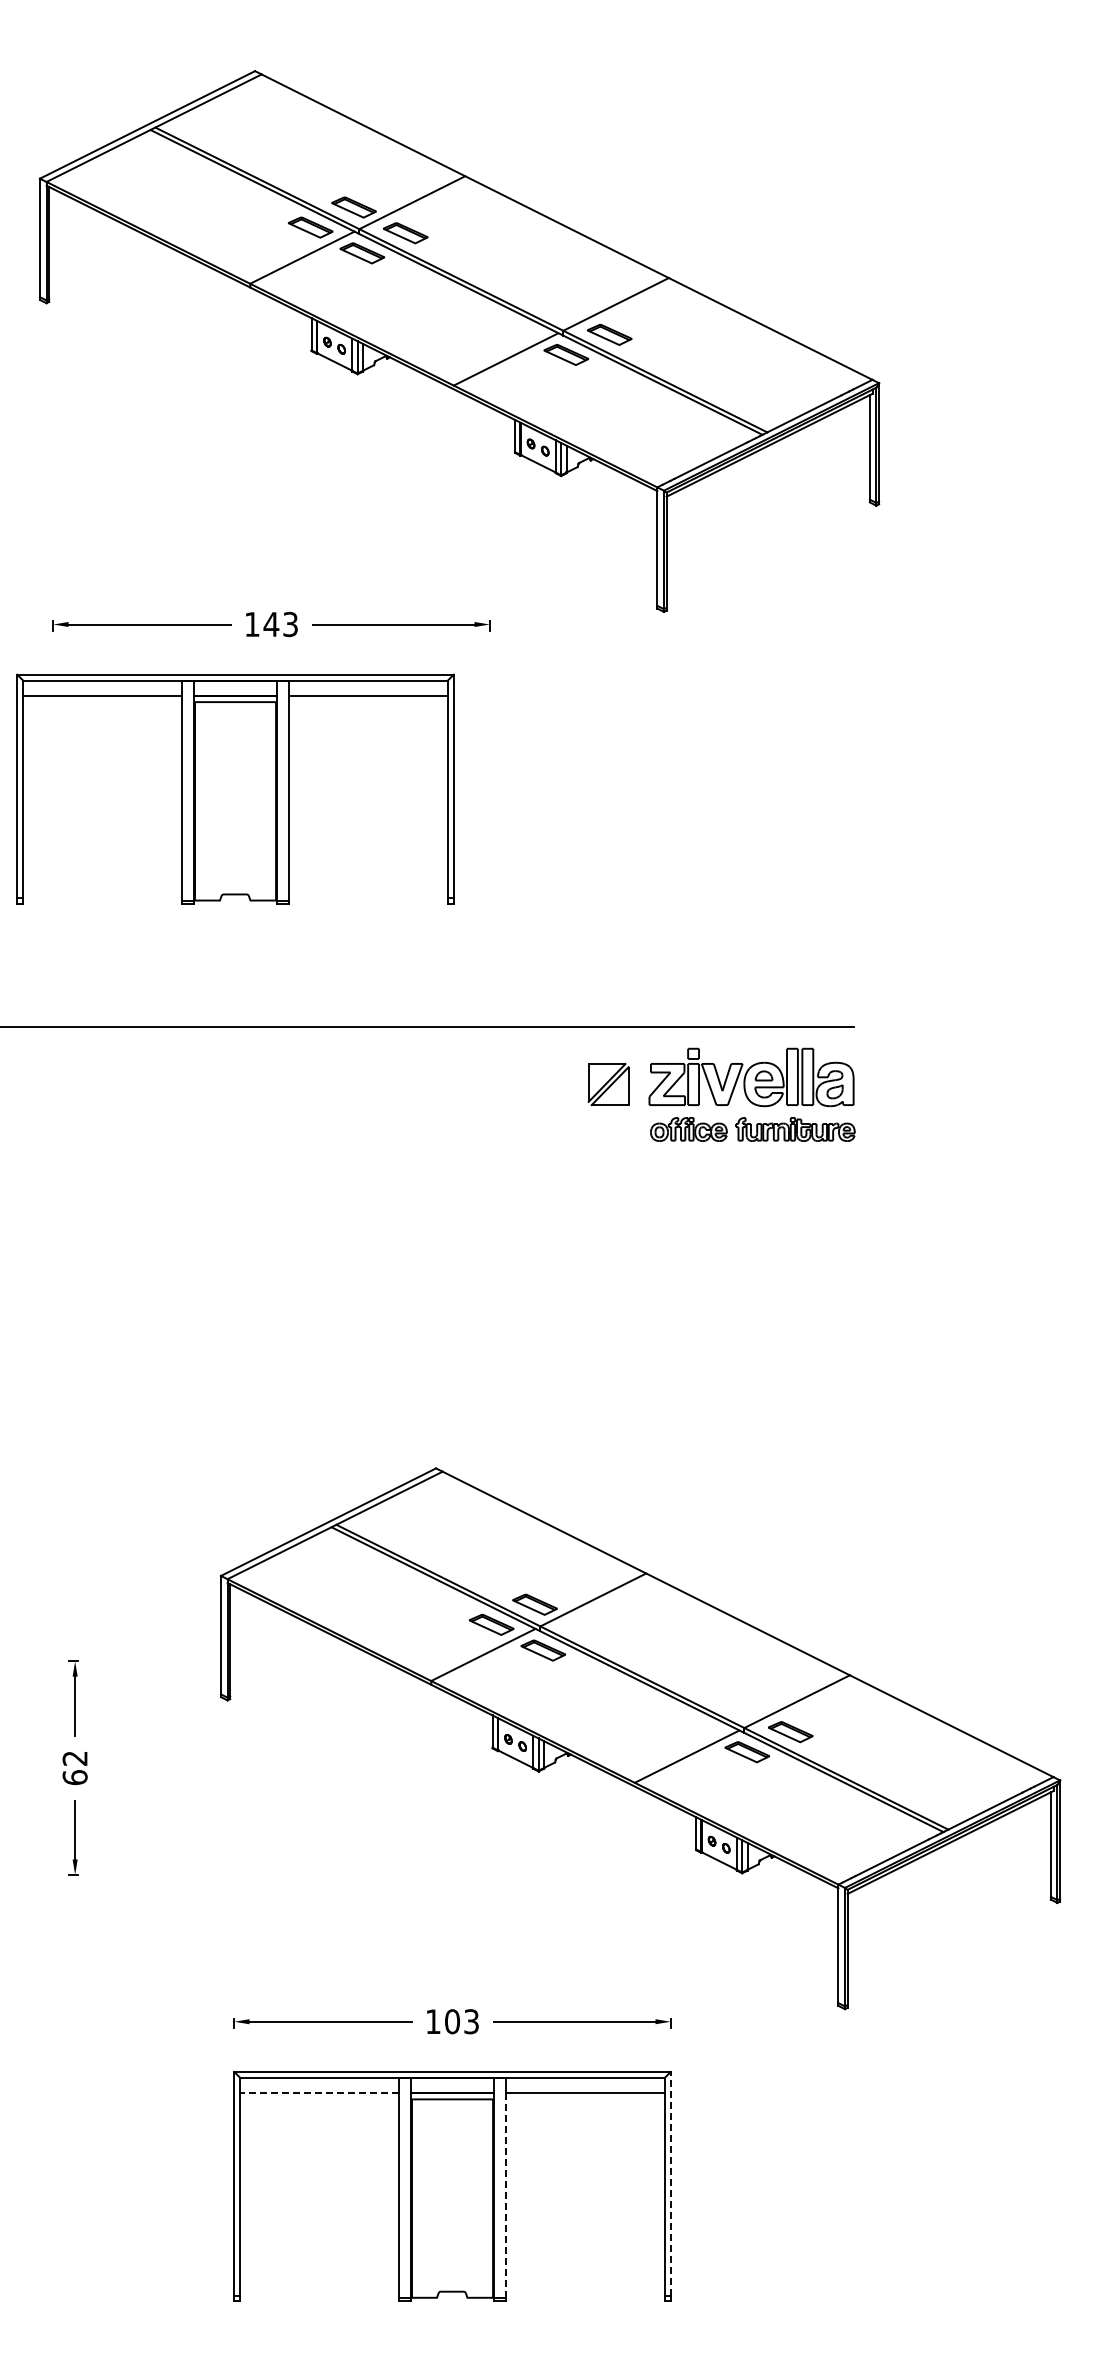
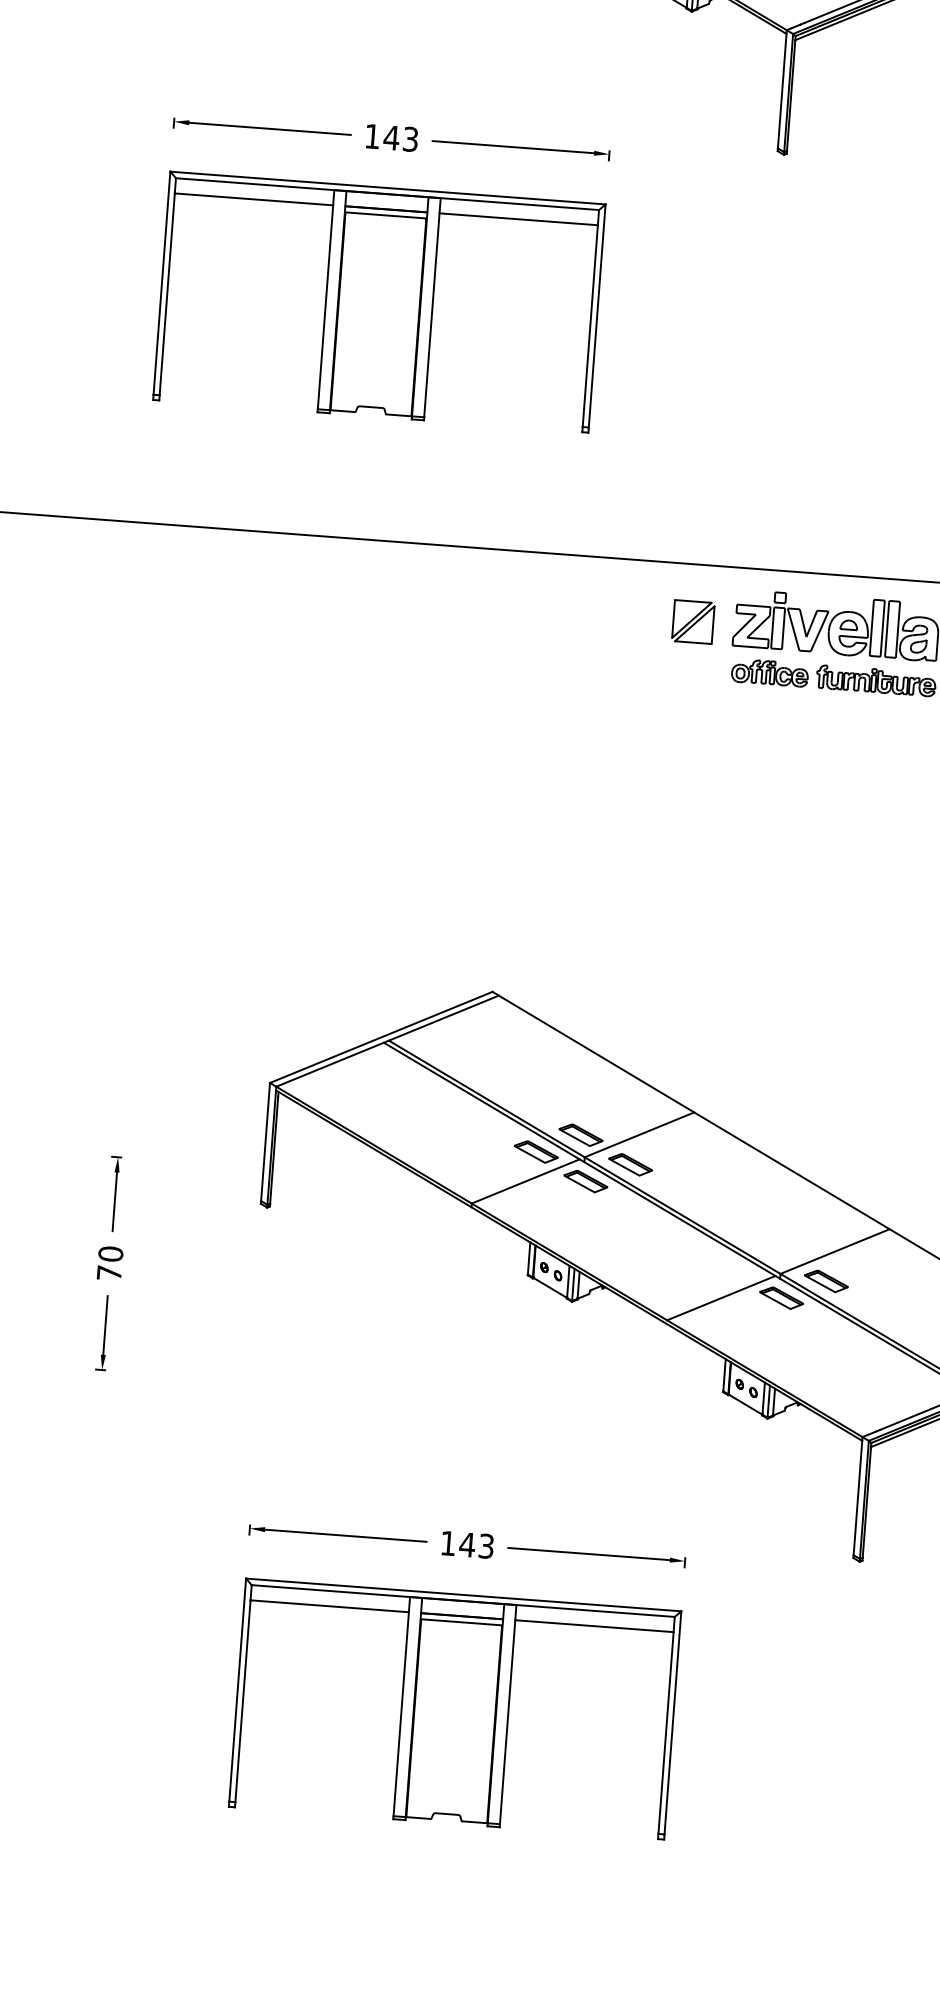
part: (235, 788) -> (379, 301), moved
part: (586, 1630) -> (630, 1164), added
text: (74, 1768) -> (109, 1264), 62 -> 70
text: (452, 2021) -> (467, 1544), 103 -> 143
line: (319, 2093) -> (329, 1606), dashed -> solid
line: (670, 2183) -> (672, 1722), dashed -> solid
line: (505, 2196) -> (507, 1723), dashed -> solid

